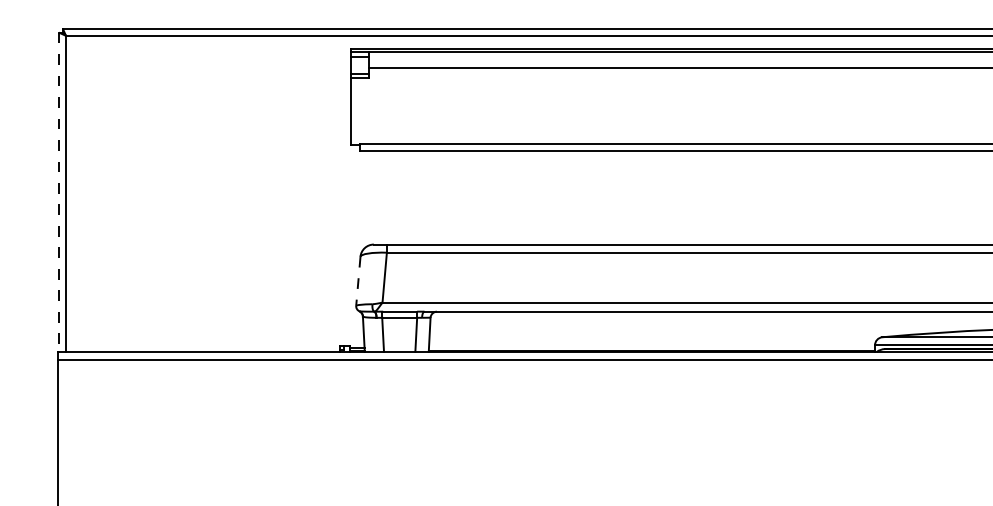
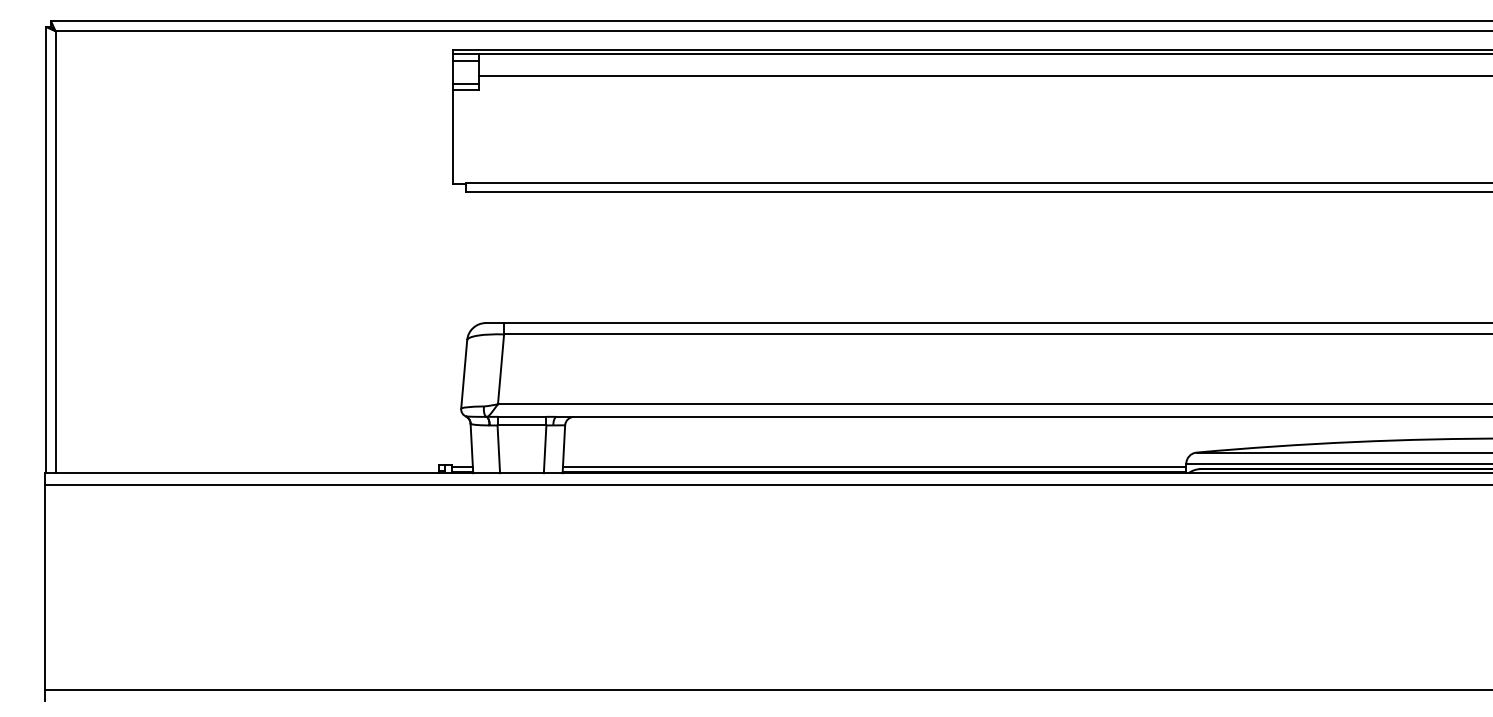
line: (58, 192) -> (45, 250), dashed -> solid
line: (358, 281) -> (464, 374), dashed -> solid
line: (651, 347) -> (874, 467), added

